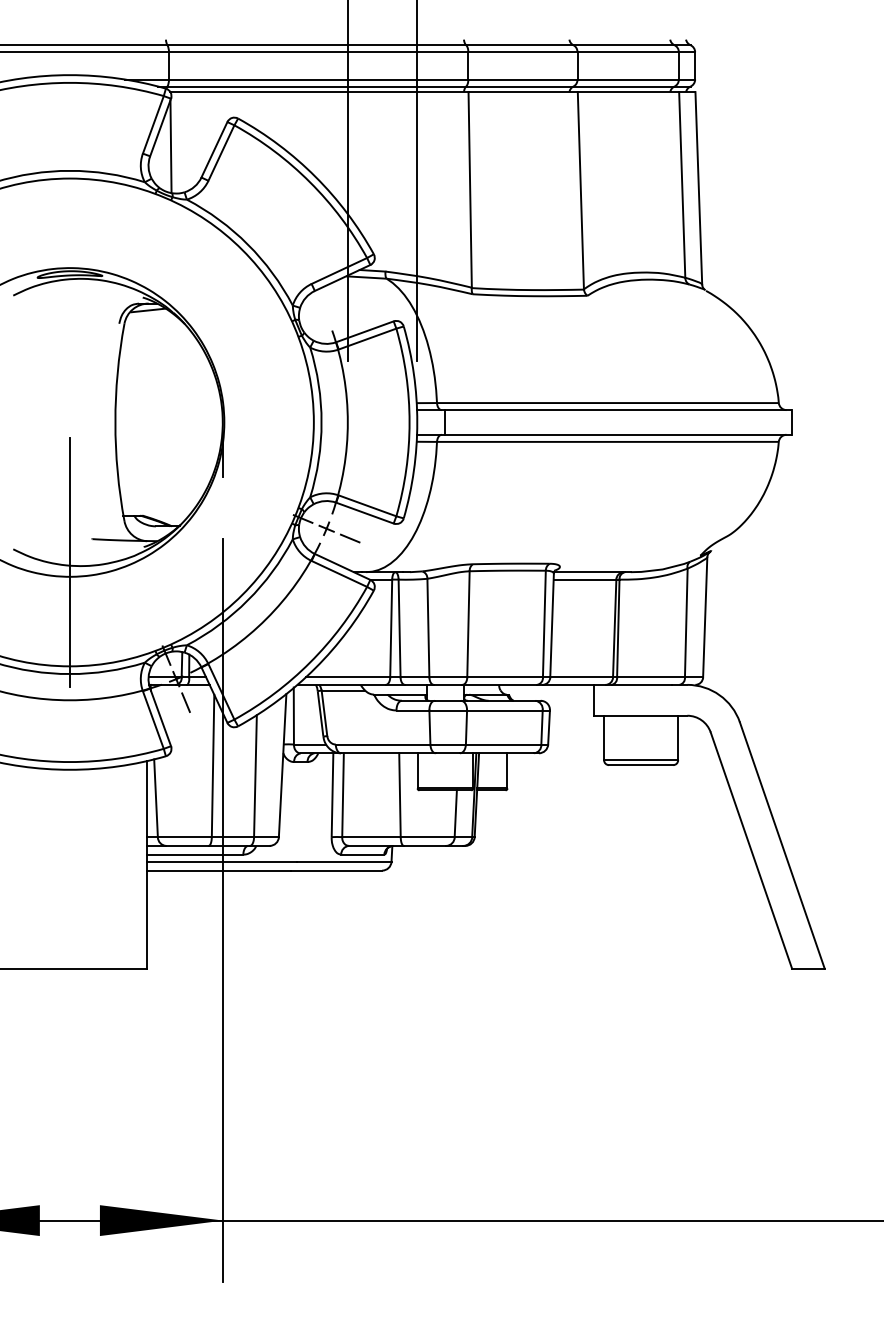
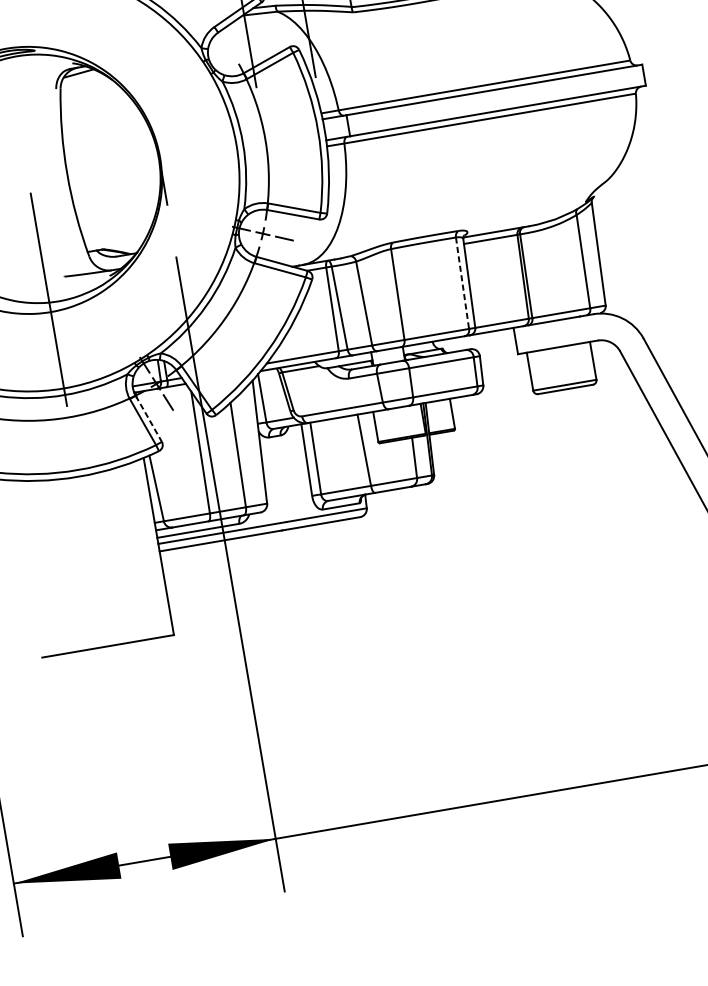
line: (544, 624) -> (462, 283), solid -> dashed
line: (160, 717) -> (148, 418), solid -> dashed

